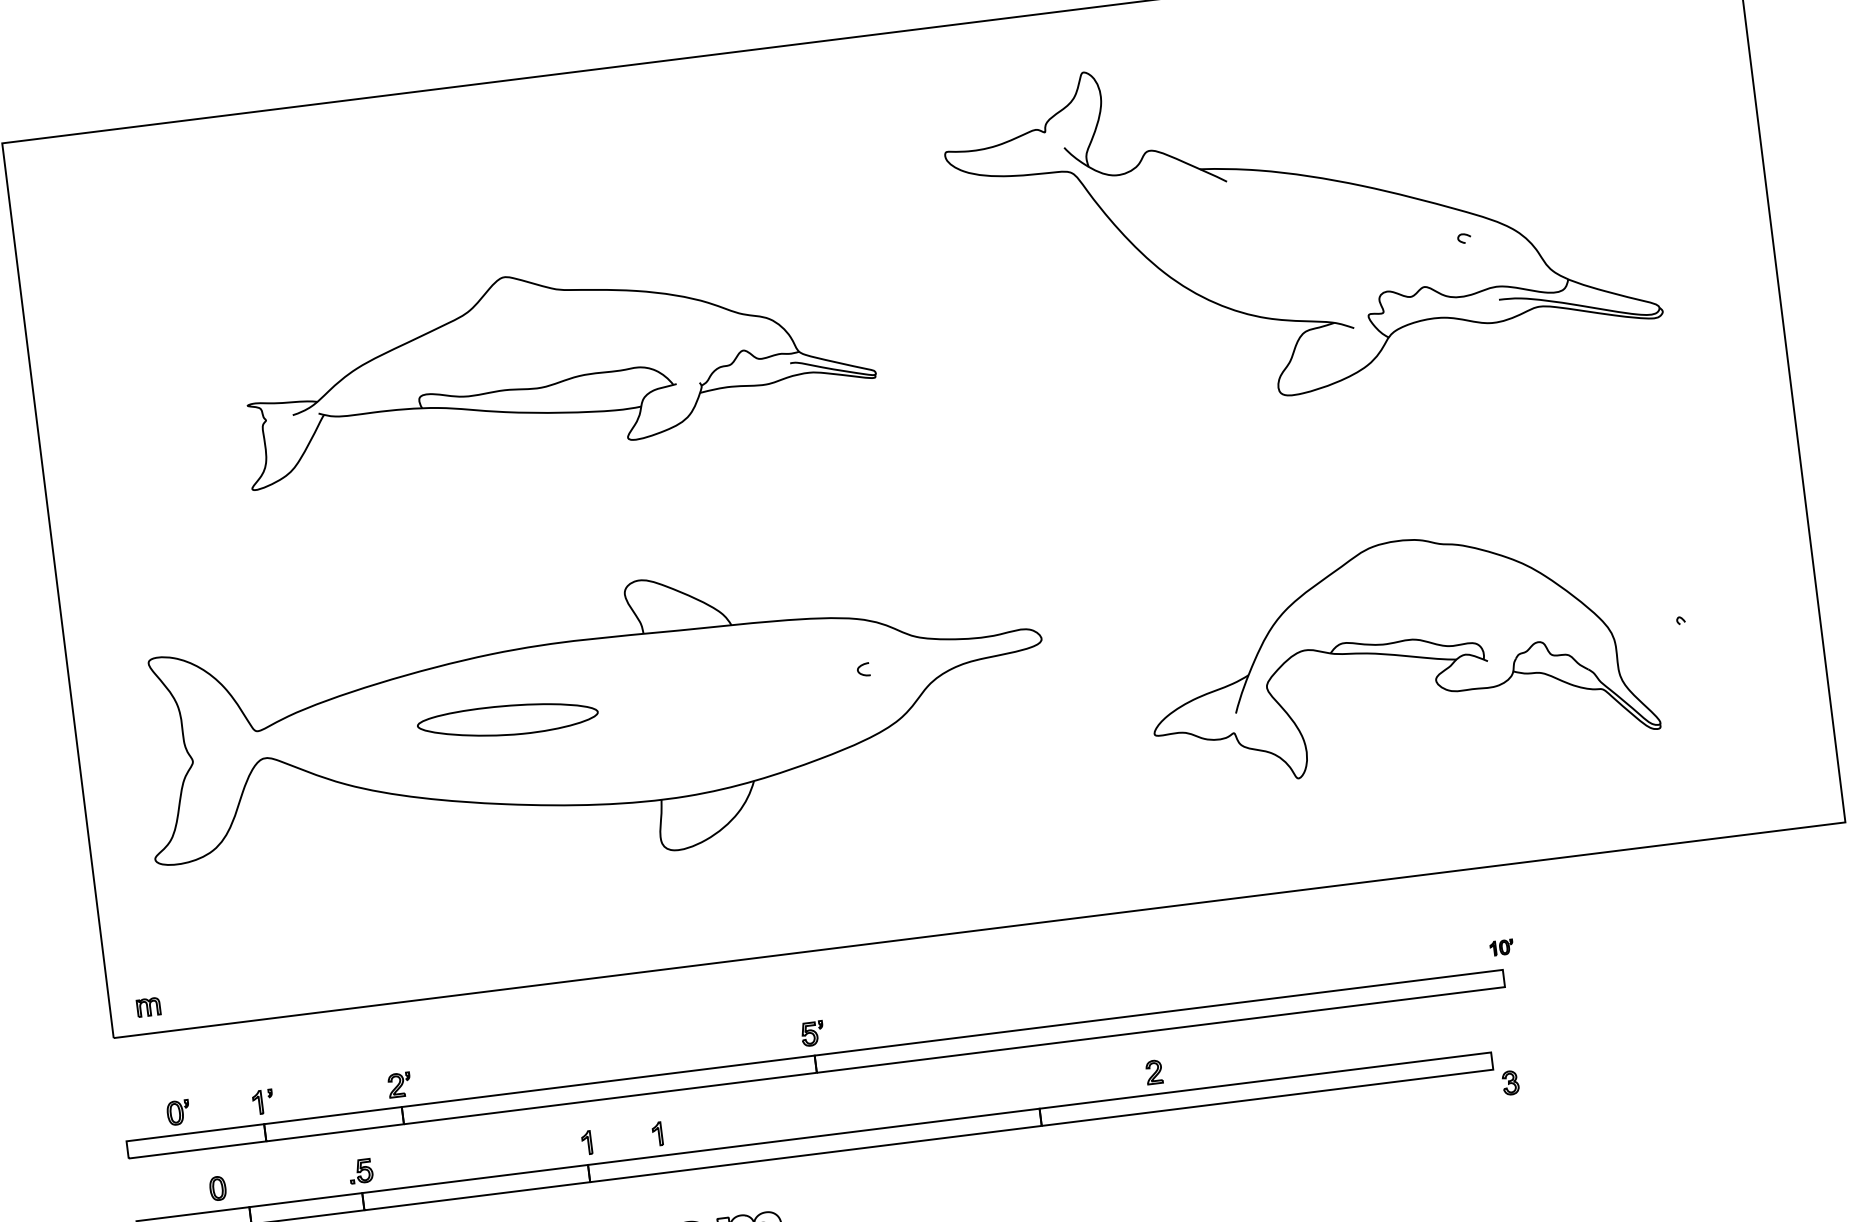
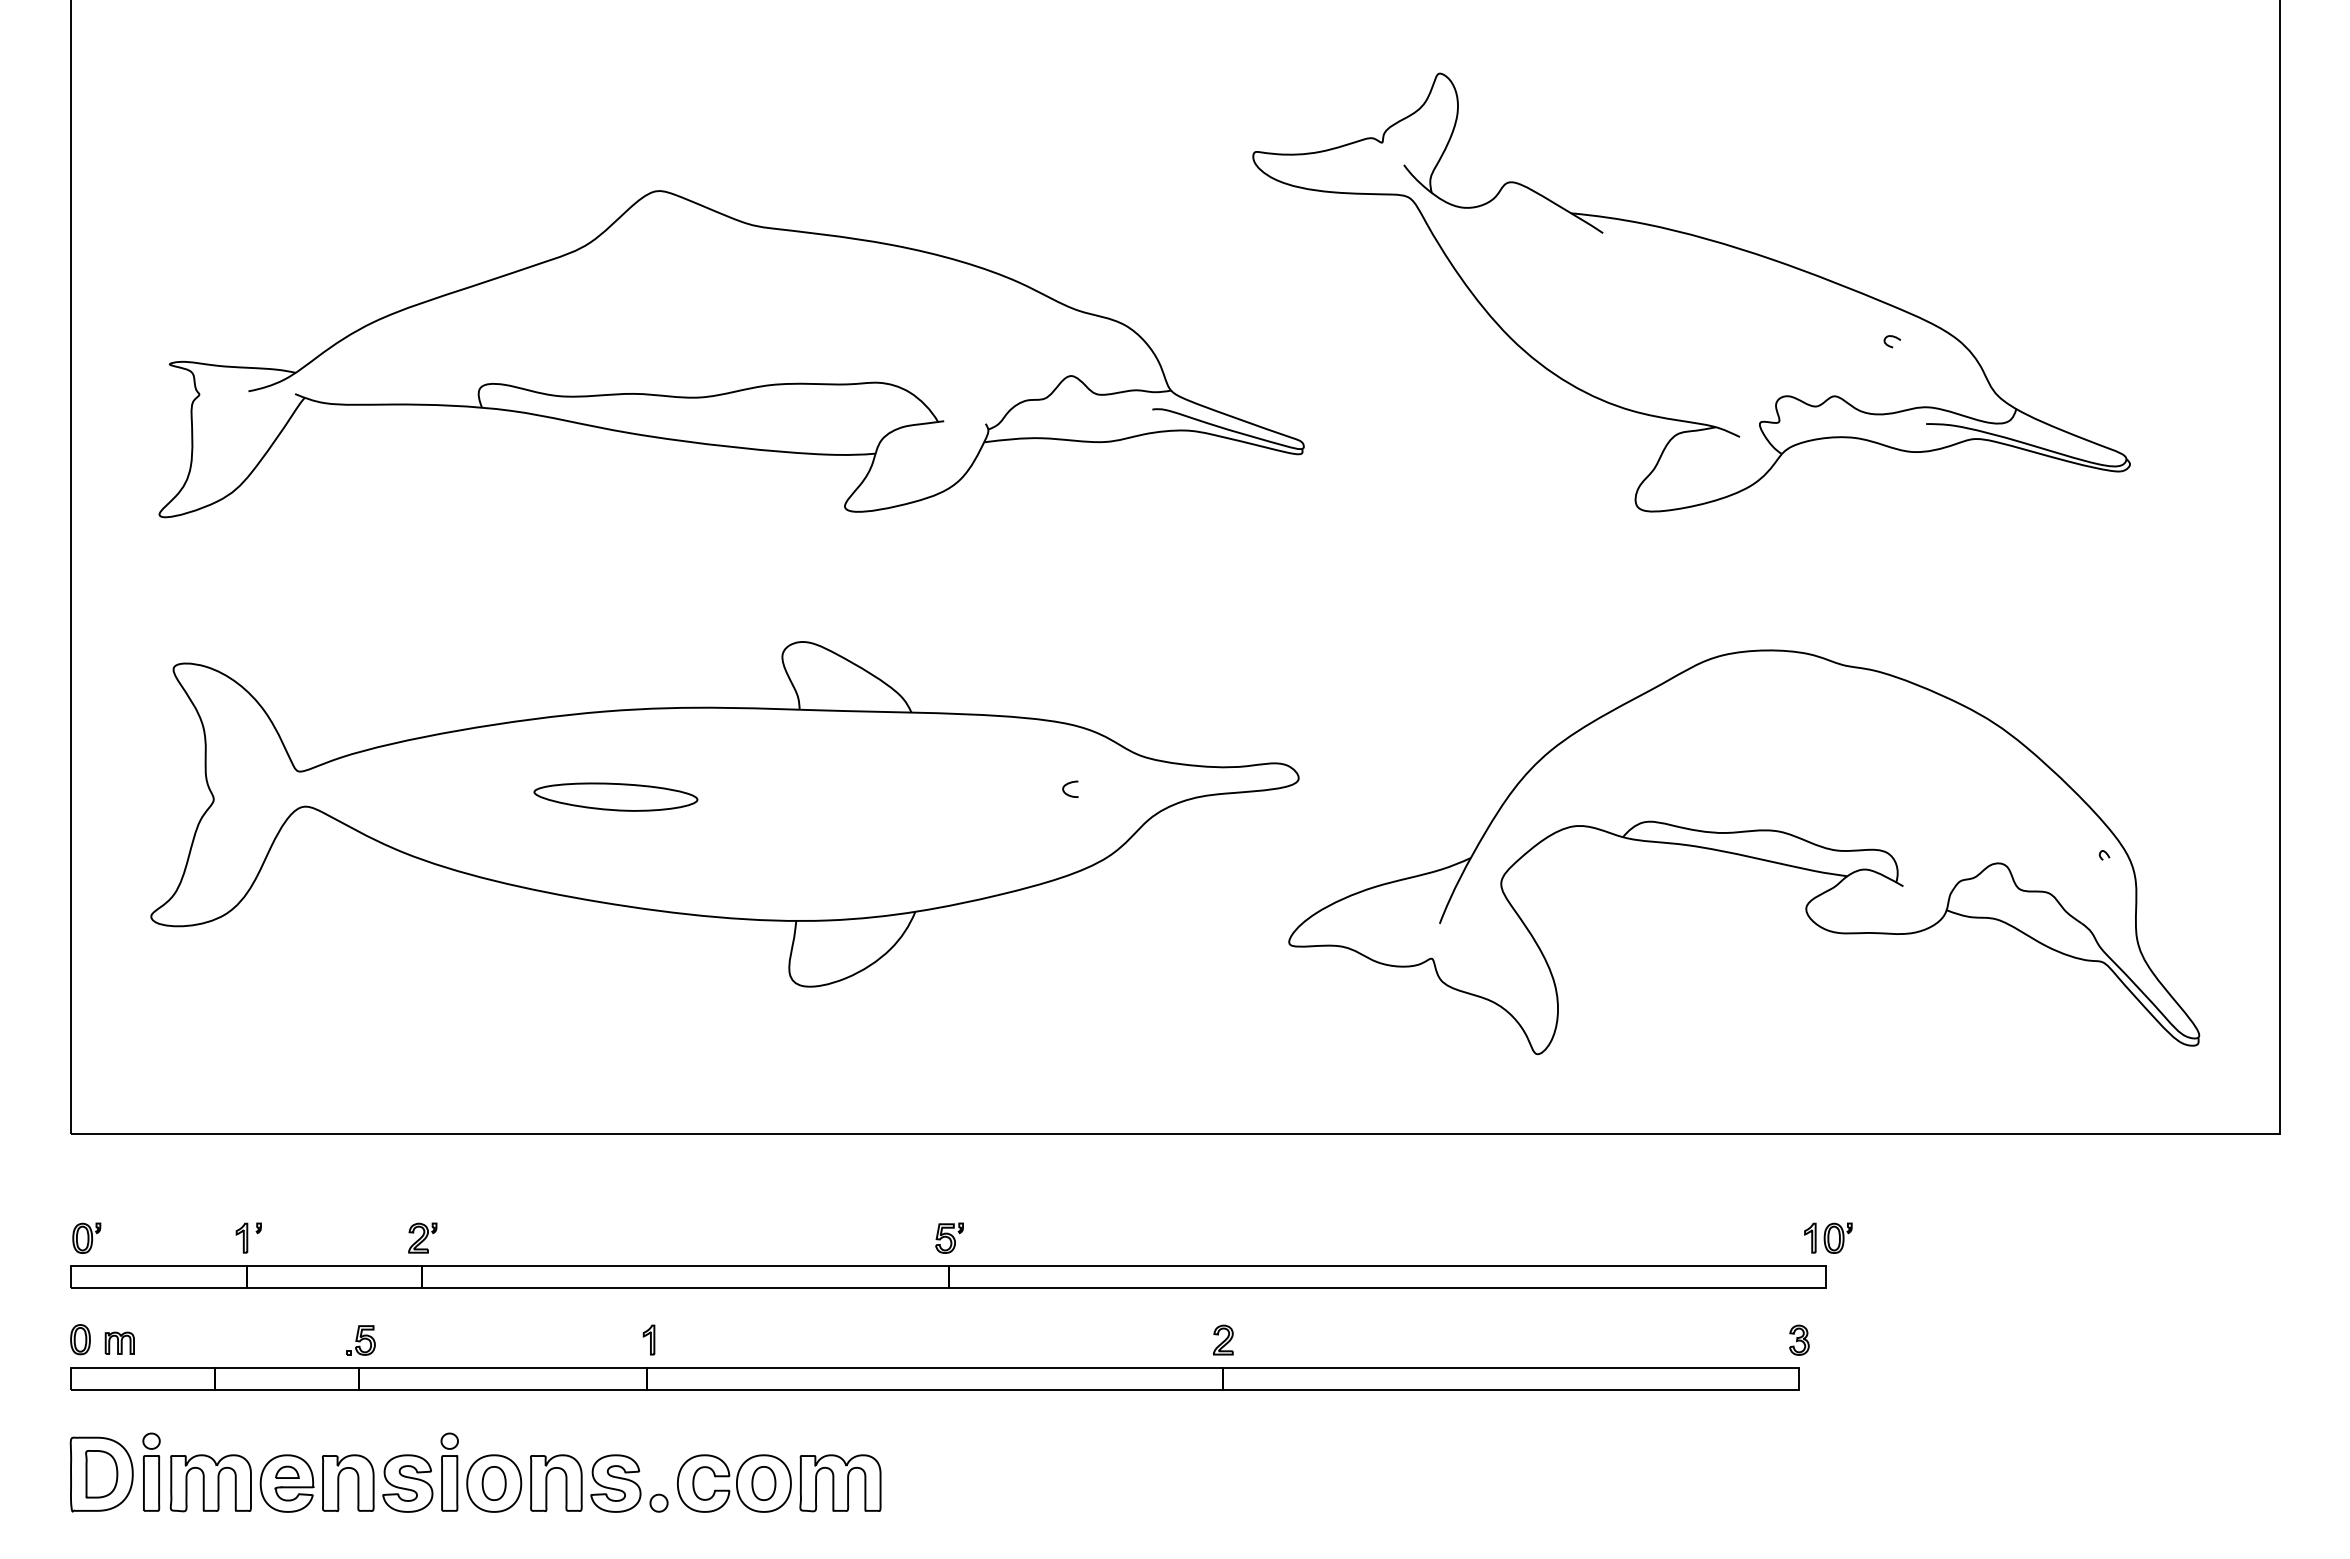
part: (555, 362) -> (731, 354), size x1.43
part: (1398, 653) -> (1744, 852), size x1.43
part: (507, 719) -> (615, 796), size x0.71
part: (1501, 947) -> (1828, 1237), size x1.67
part: (148, 1006) -> (119, 1342), moved
part: (1154, 1071) -> (1223, 1339), moved
part: (1510, 1082) -> (1799, 1339), moved
part: (178, 1112) -> (86, 1237), moved
part: (657, 1133) -> (738, 1339), removed
part: (217, 1188) -> (80, 1339), moved

